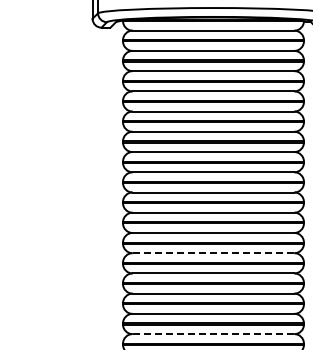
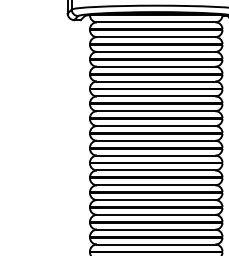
line: (213, 253) -> (156, 185), dashed -> solid
line: (213, 334) -> (156, 244), dashed -> solid

